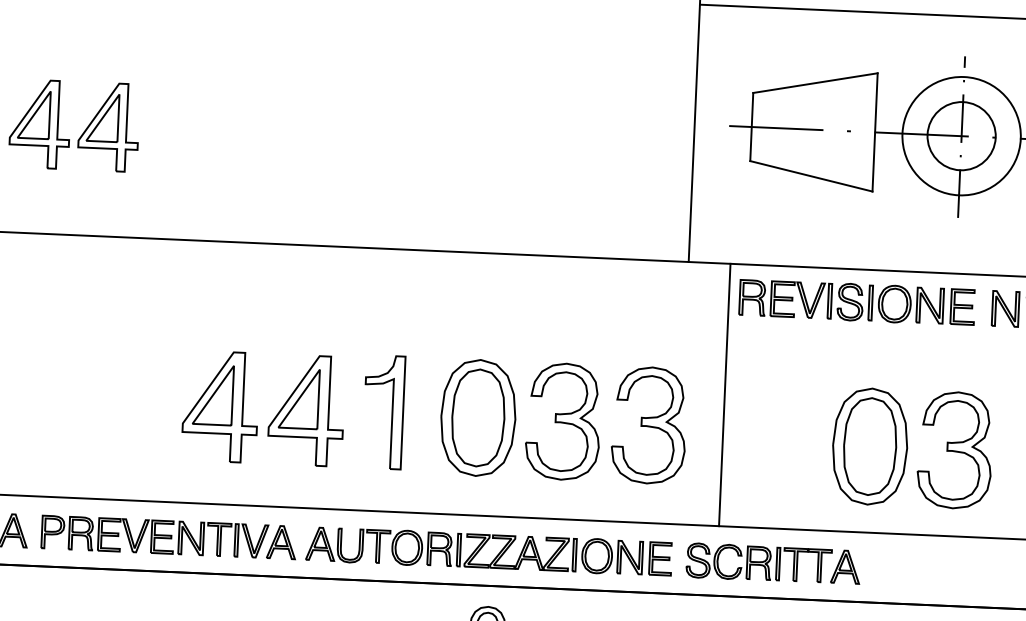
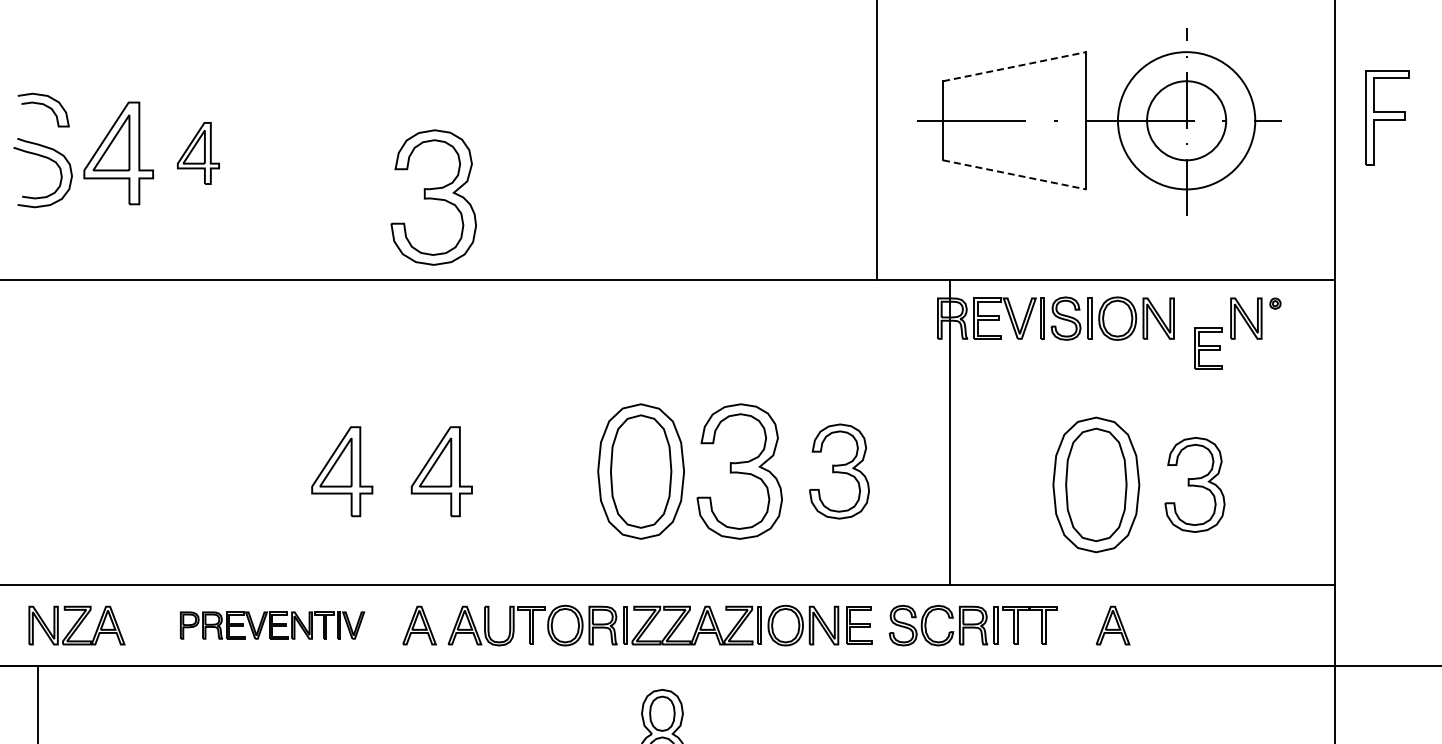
line: (816, 82) -> (1015, 66), solid -> dashed
part: (108, 127) -> (198, 153), size x0.6
part: (309, 173) -> (433, 197), added
line: (812, 176) -> (1015, 174), solid -> dashed
part: (962, 306) -> (1208, 348), moved
line: (724, 394) -> (950, 432), moved
part: (220, 406) -> (342, 471), size x0.7
part: (306, 410) -> (441, 471), size x0.7
part: (391, 412) -> (540, 469), removed
part: (649, 425) -> (839, 471), size x0.7
part: (954, 449) -> (1194, 484), size x0.7
part: (154, 536) -> (272, 625), size x0.7
part: (846, 566) -> (1113, 625), moved

